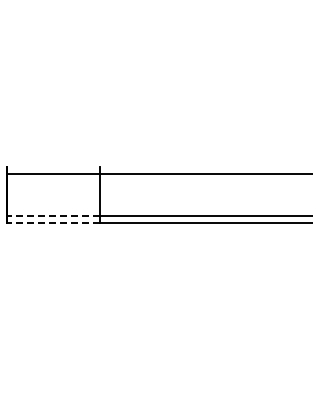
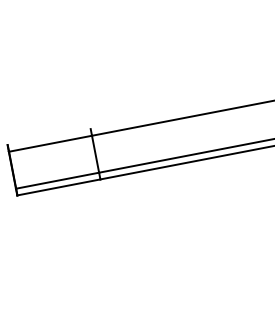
line: (53, 215) -> (57, 180), dashed -> solid
line: (53, 223) -> (59, 187), dashed -> solid

